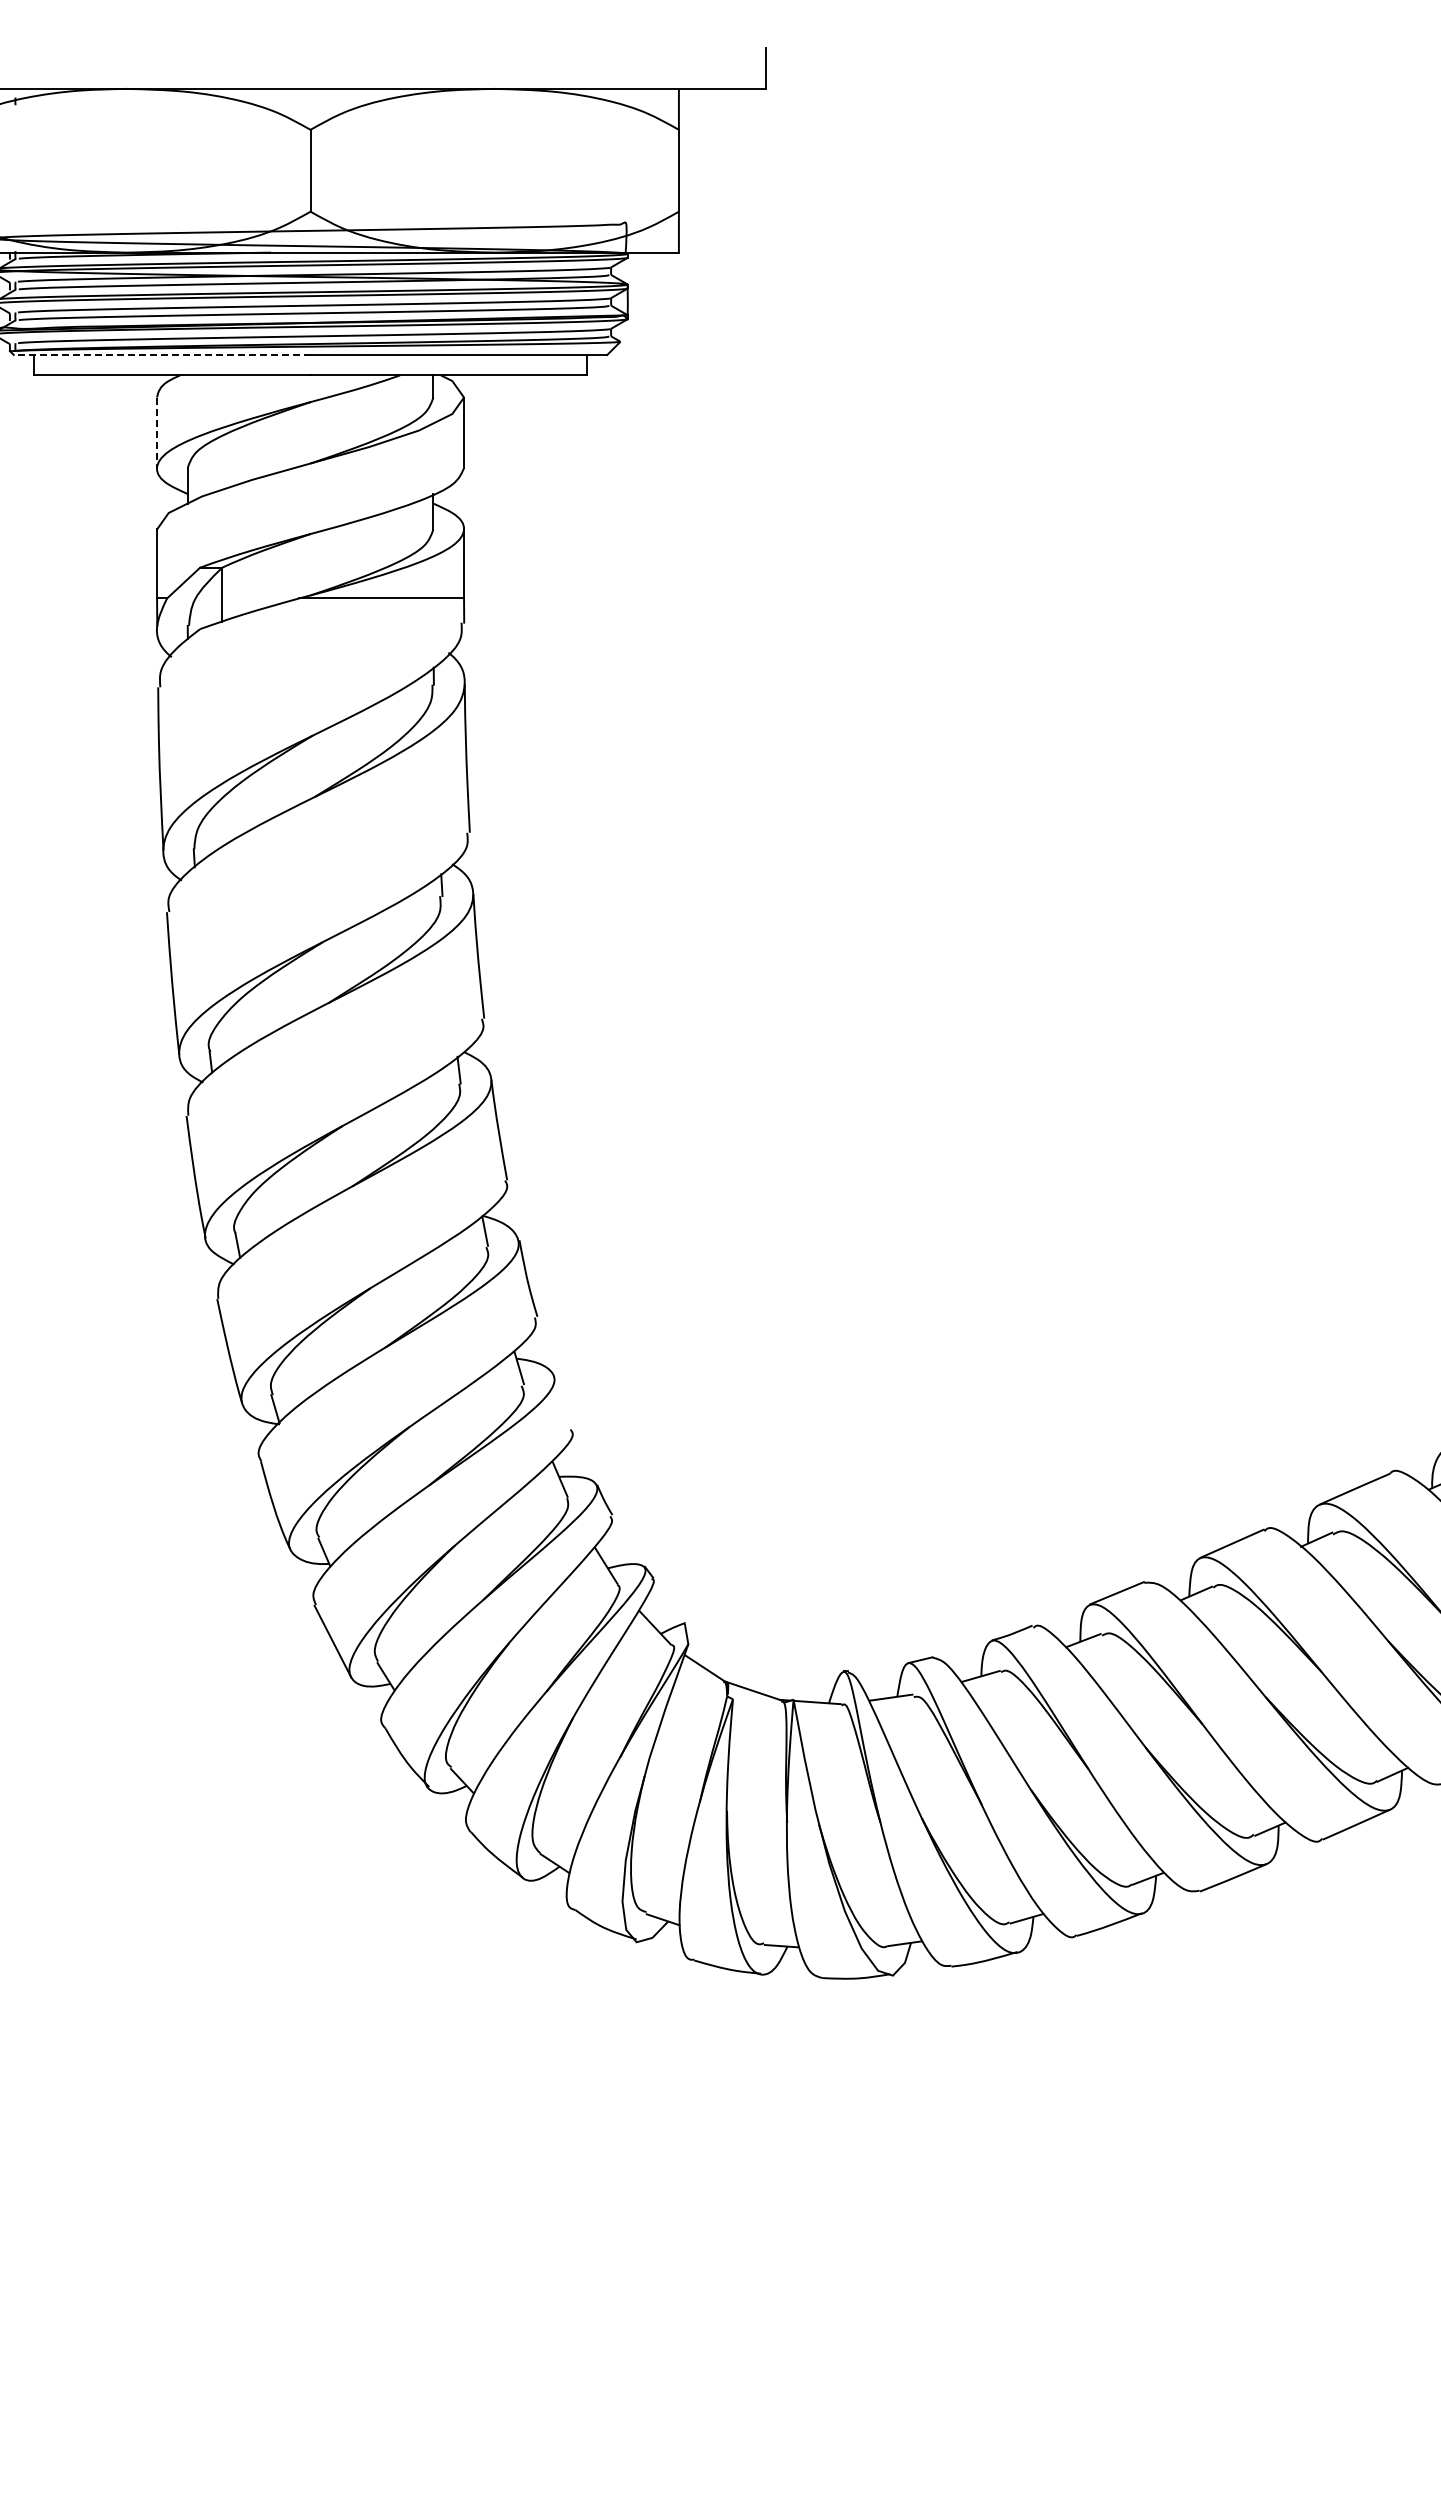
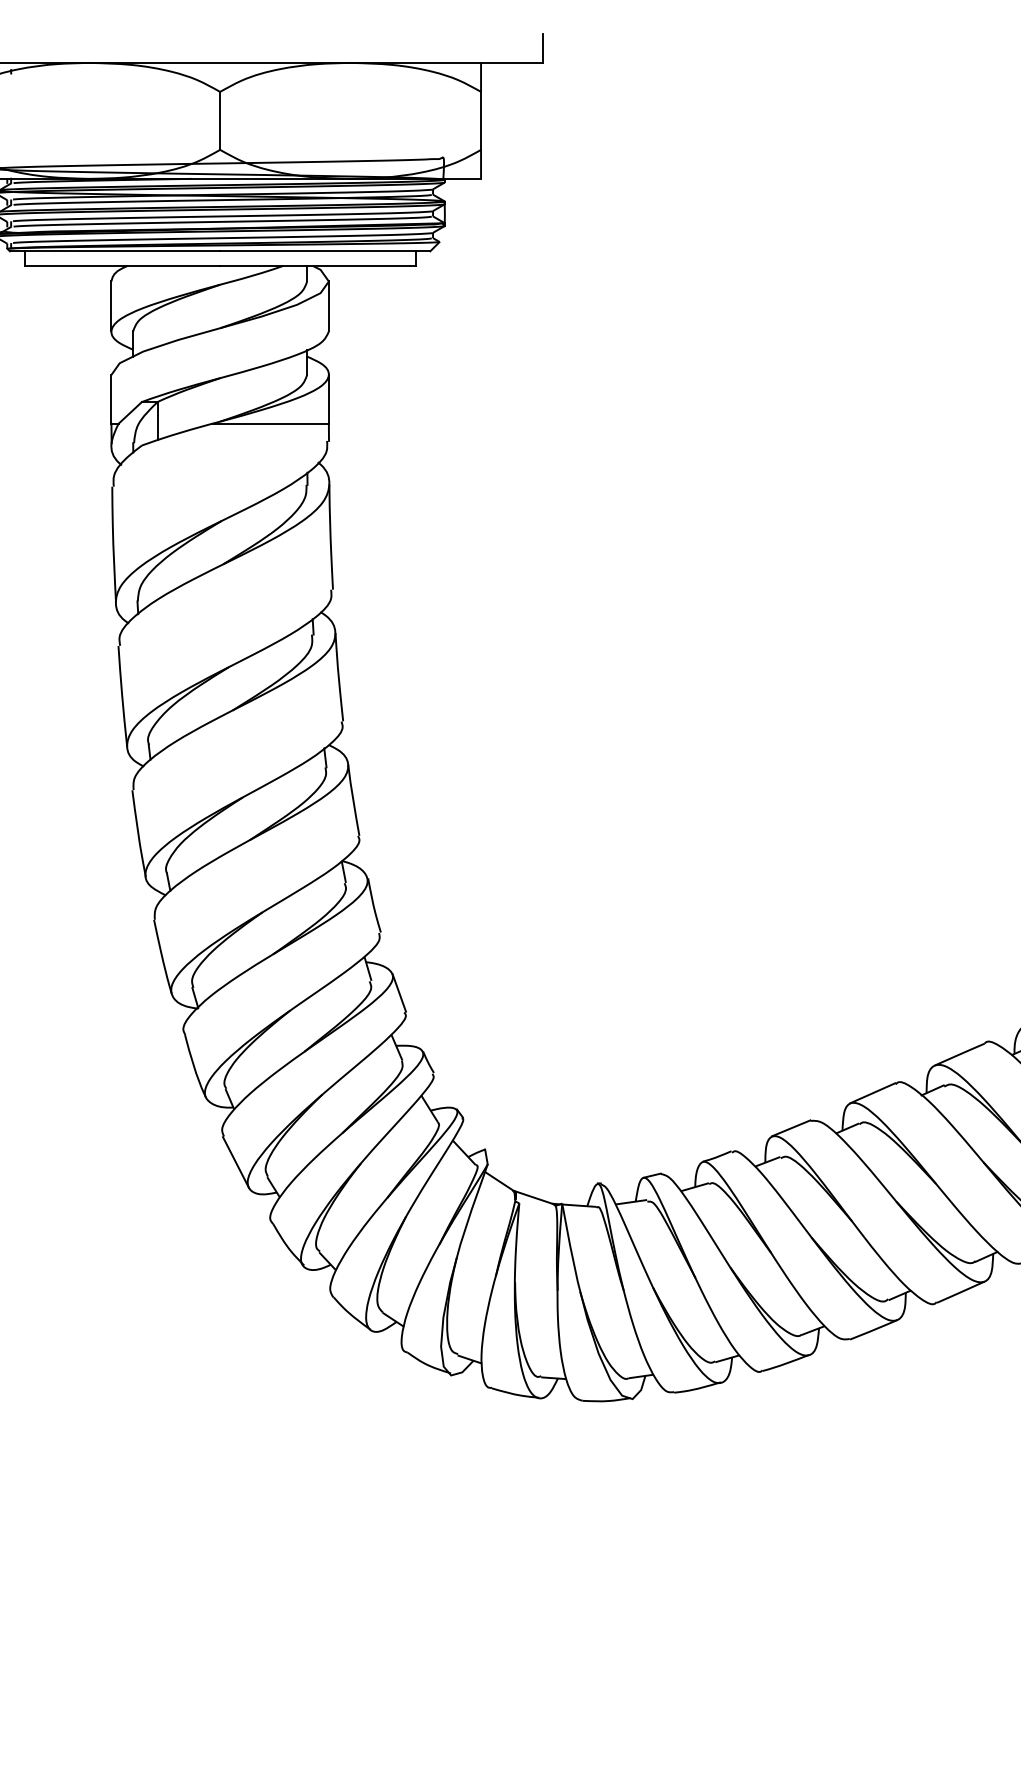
line: (161, 354) -> (114, 251), dashed -> solid
line: (157, 433) -> (111, 306), dashed -> solid
line: (563, 1401) -> (399, 992), added

